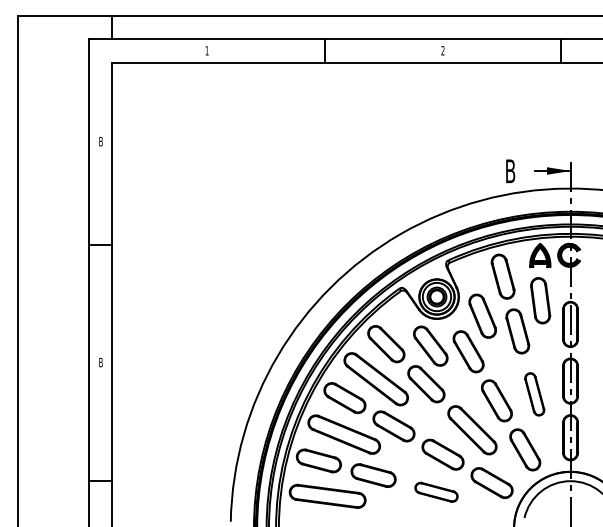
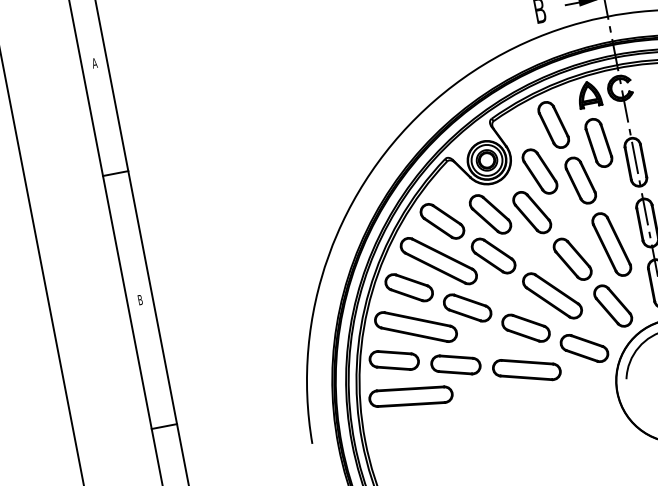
text: (100, 141) -> (94, 63), B -> A
part: (534, 394) -> (611, 244), size x1.43
part: (436, 491) -> (526, 368), size x1.43

